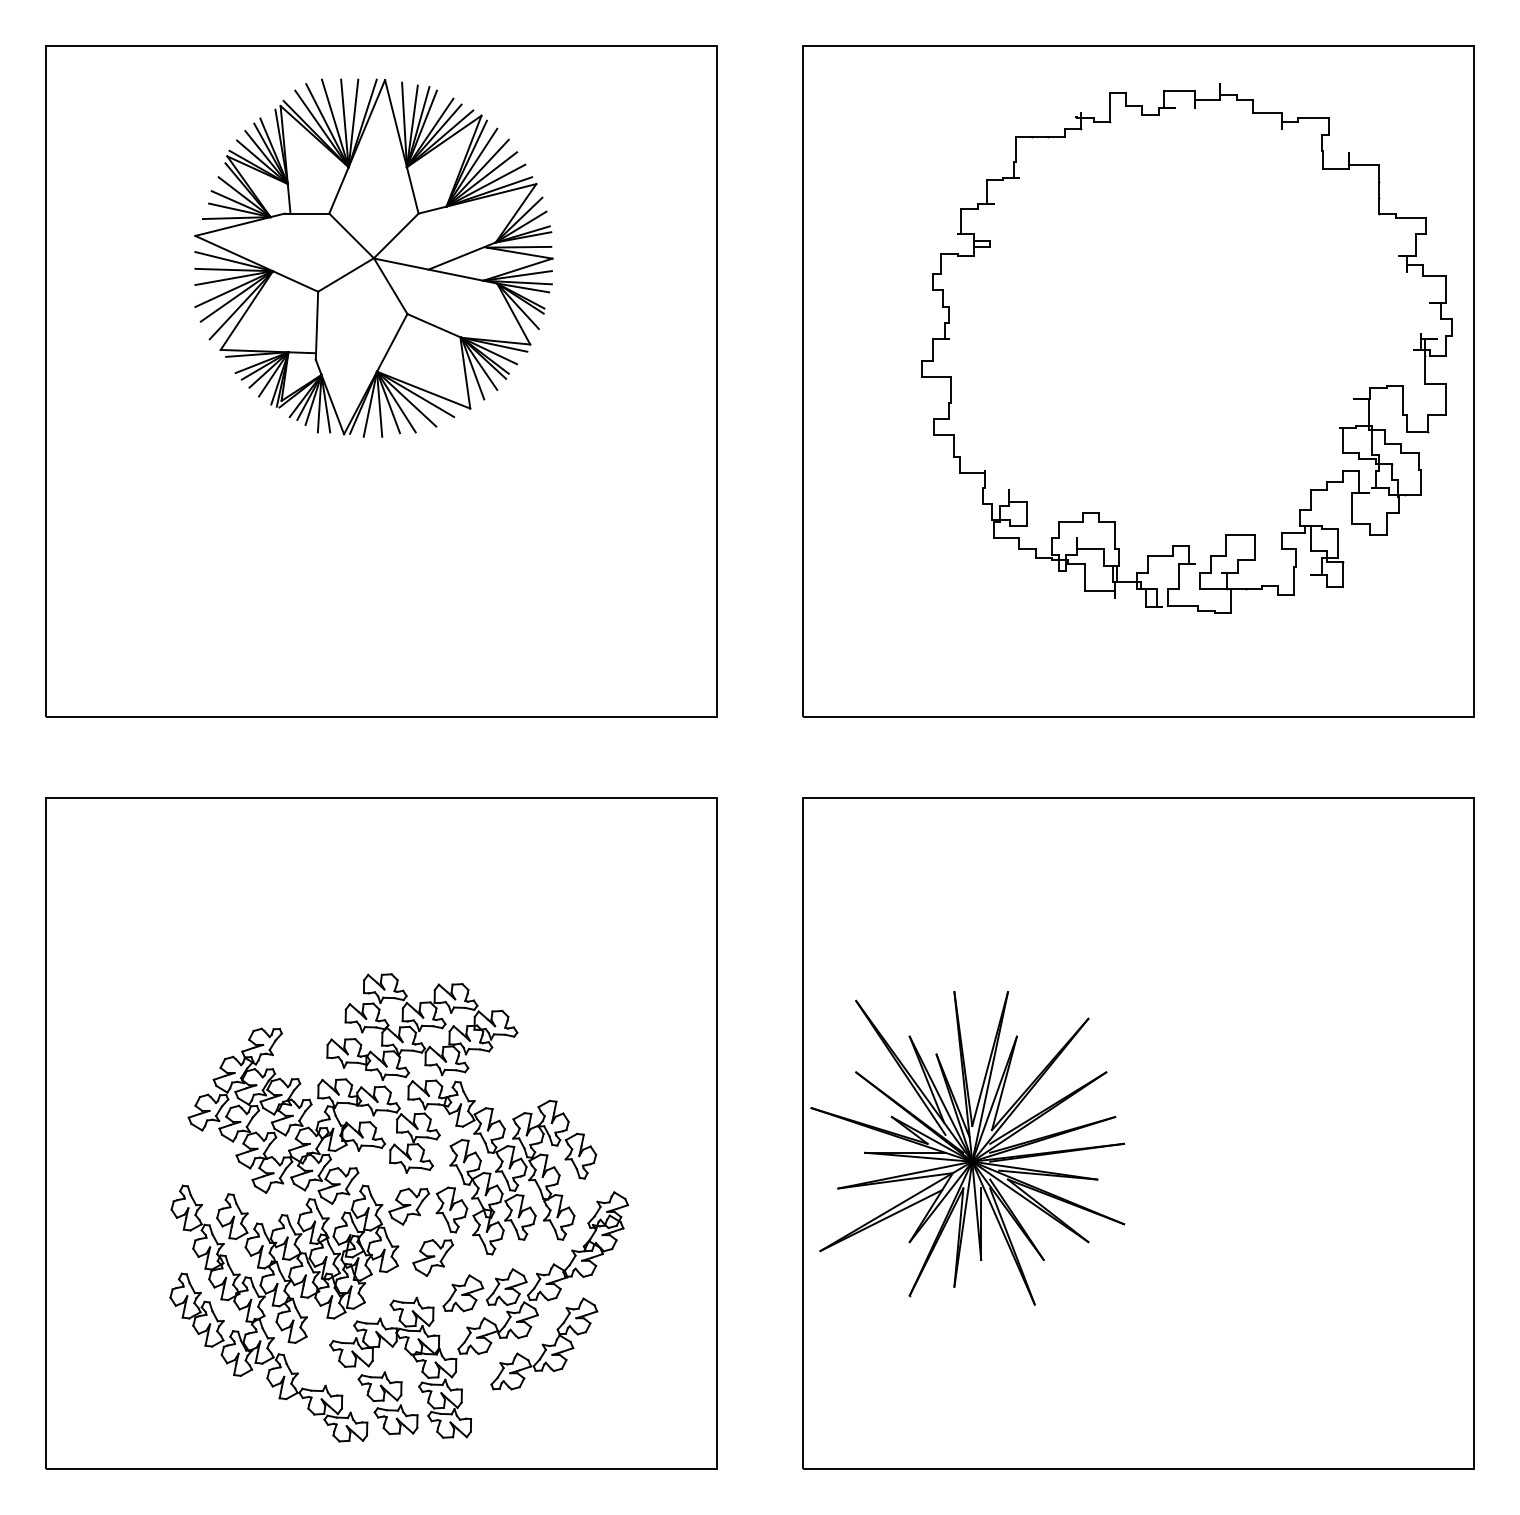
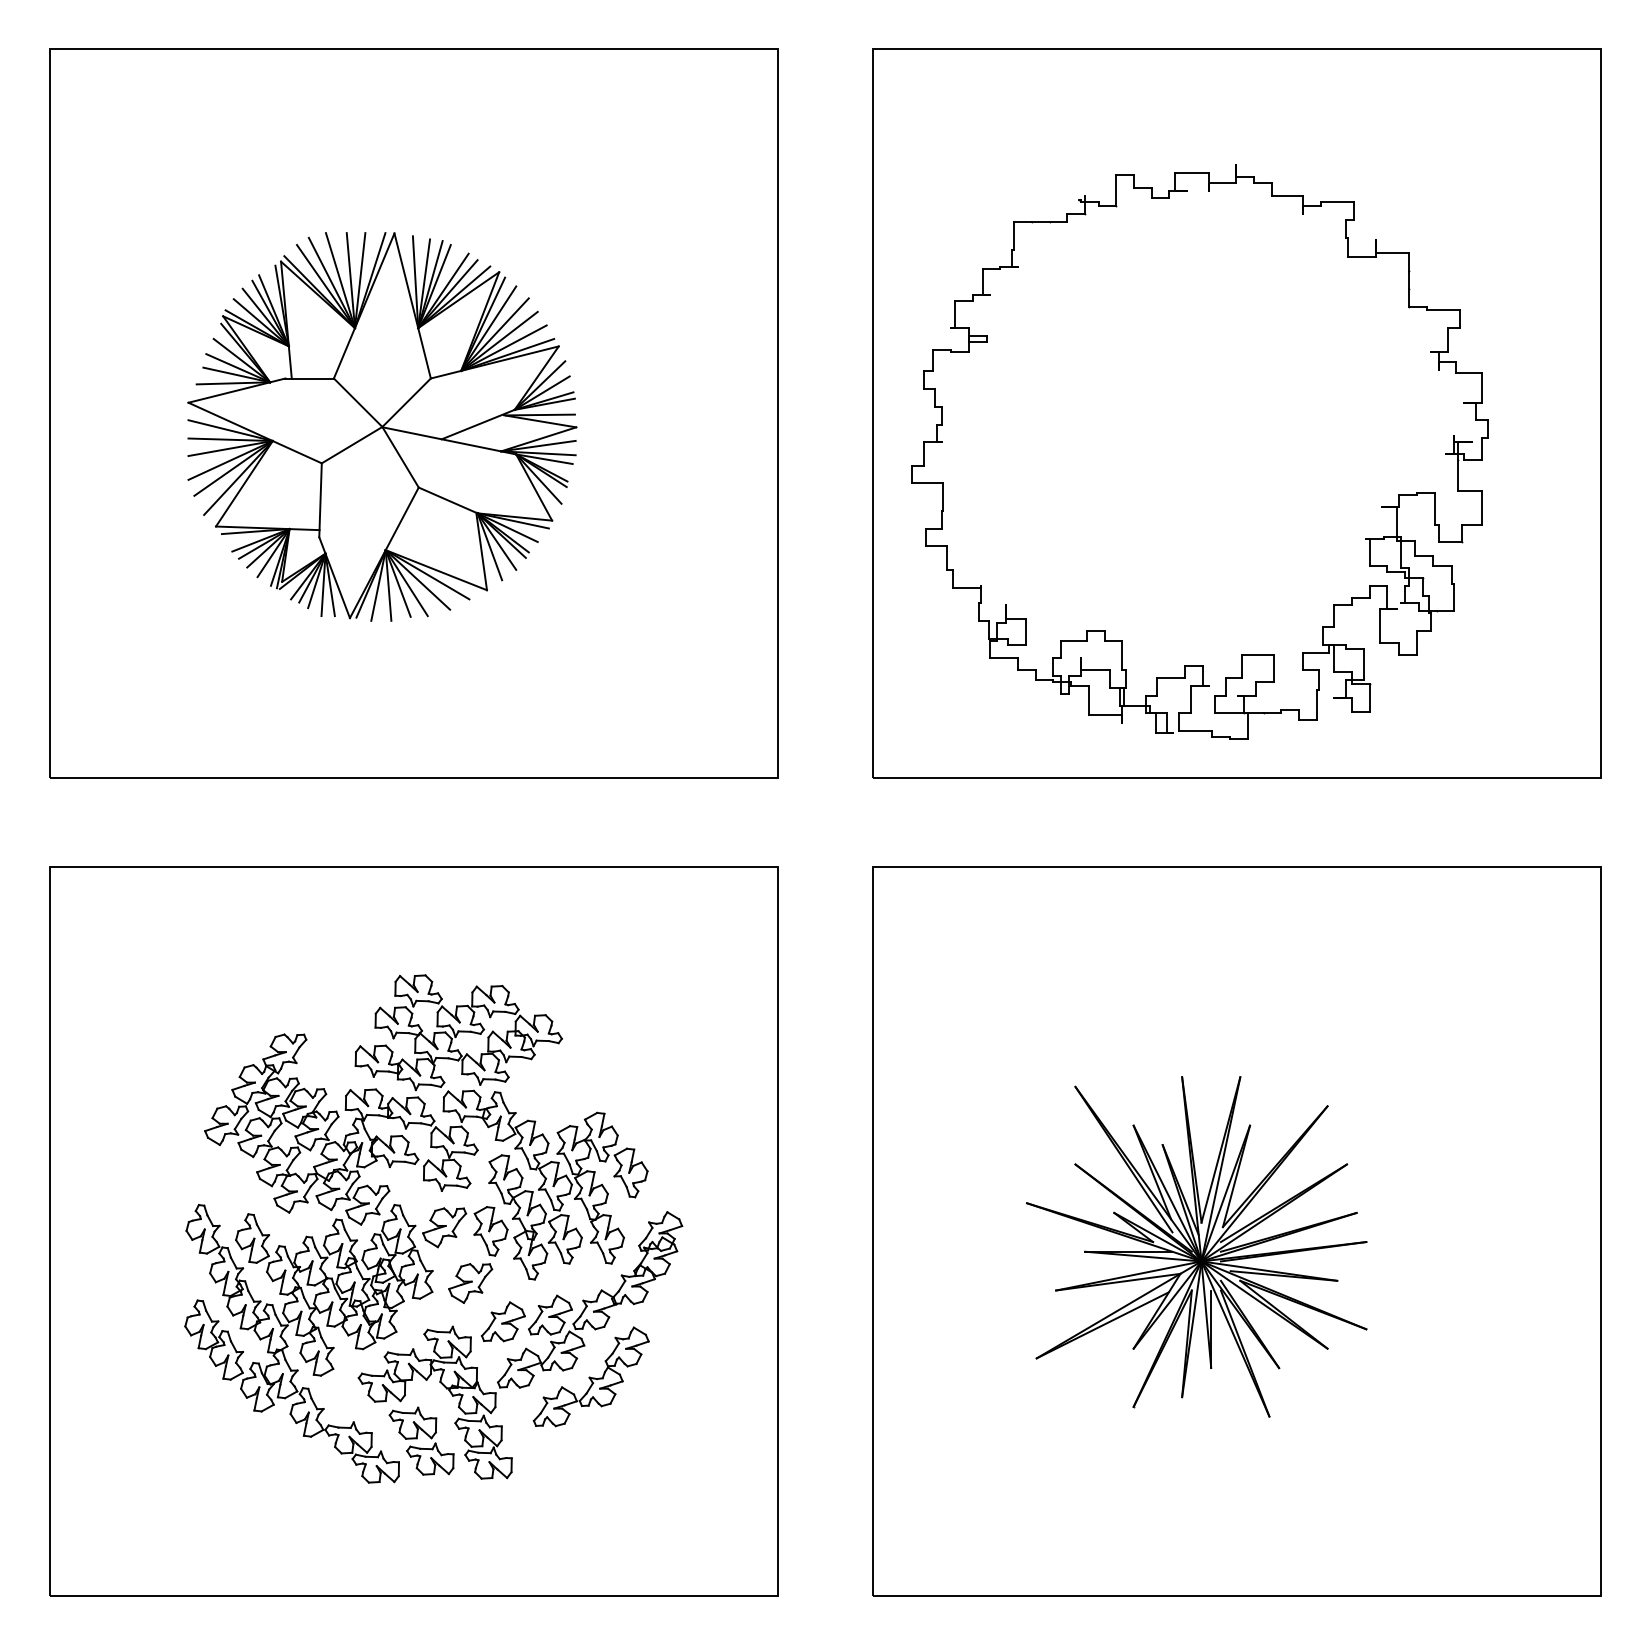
part: (373, 257) -> (381, 426), moved
part: (1186, 348) -> (1199, 452), moved
part: (967, 1148) -> (1196, 1247), moved
part: (398, 1207) -> (432, 1228), moved

